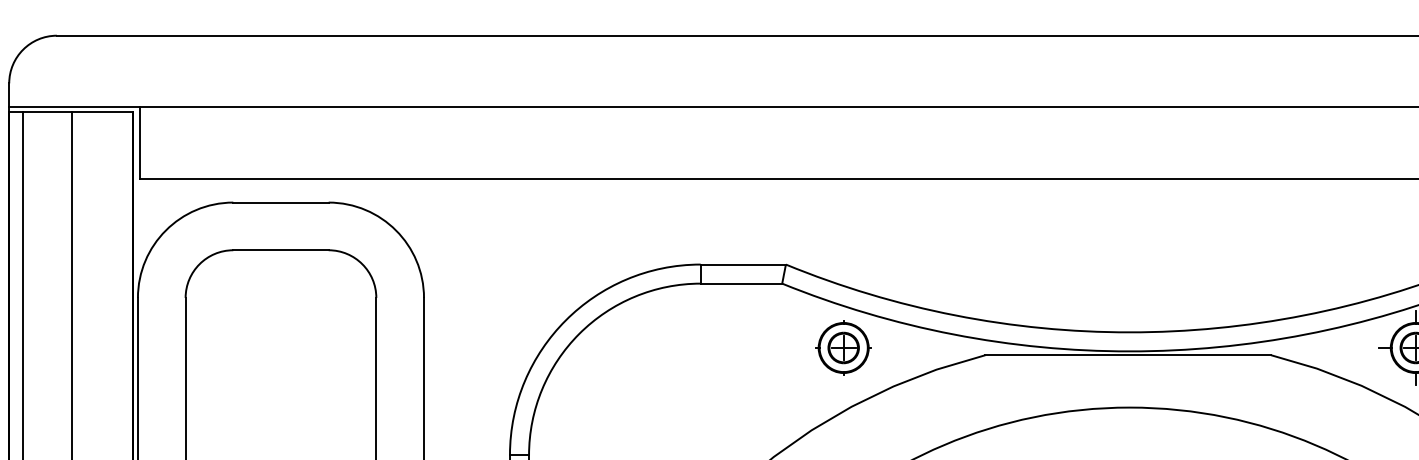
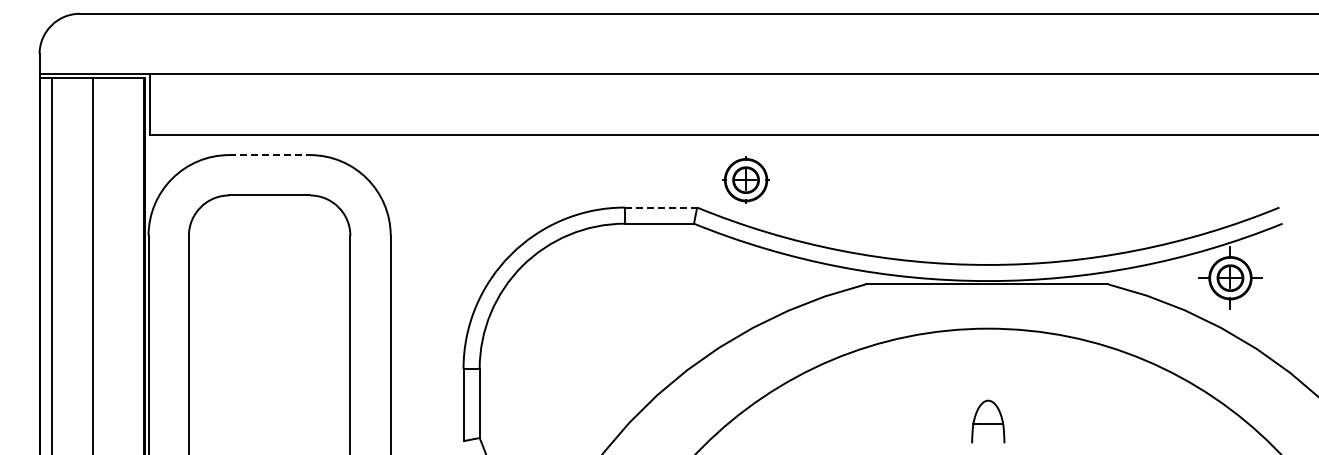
line: (281, 203) -> (270, 155), solid -> dashed
line: (743, 264) -> (661, 207), solid -> dashed
part: (843, 347) -> (745, 179), moved

